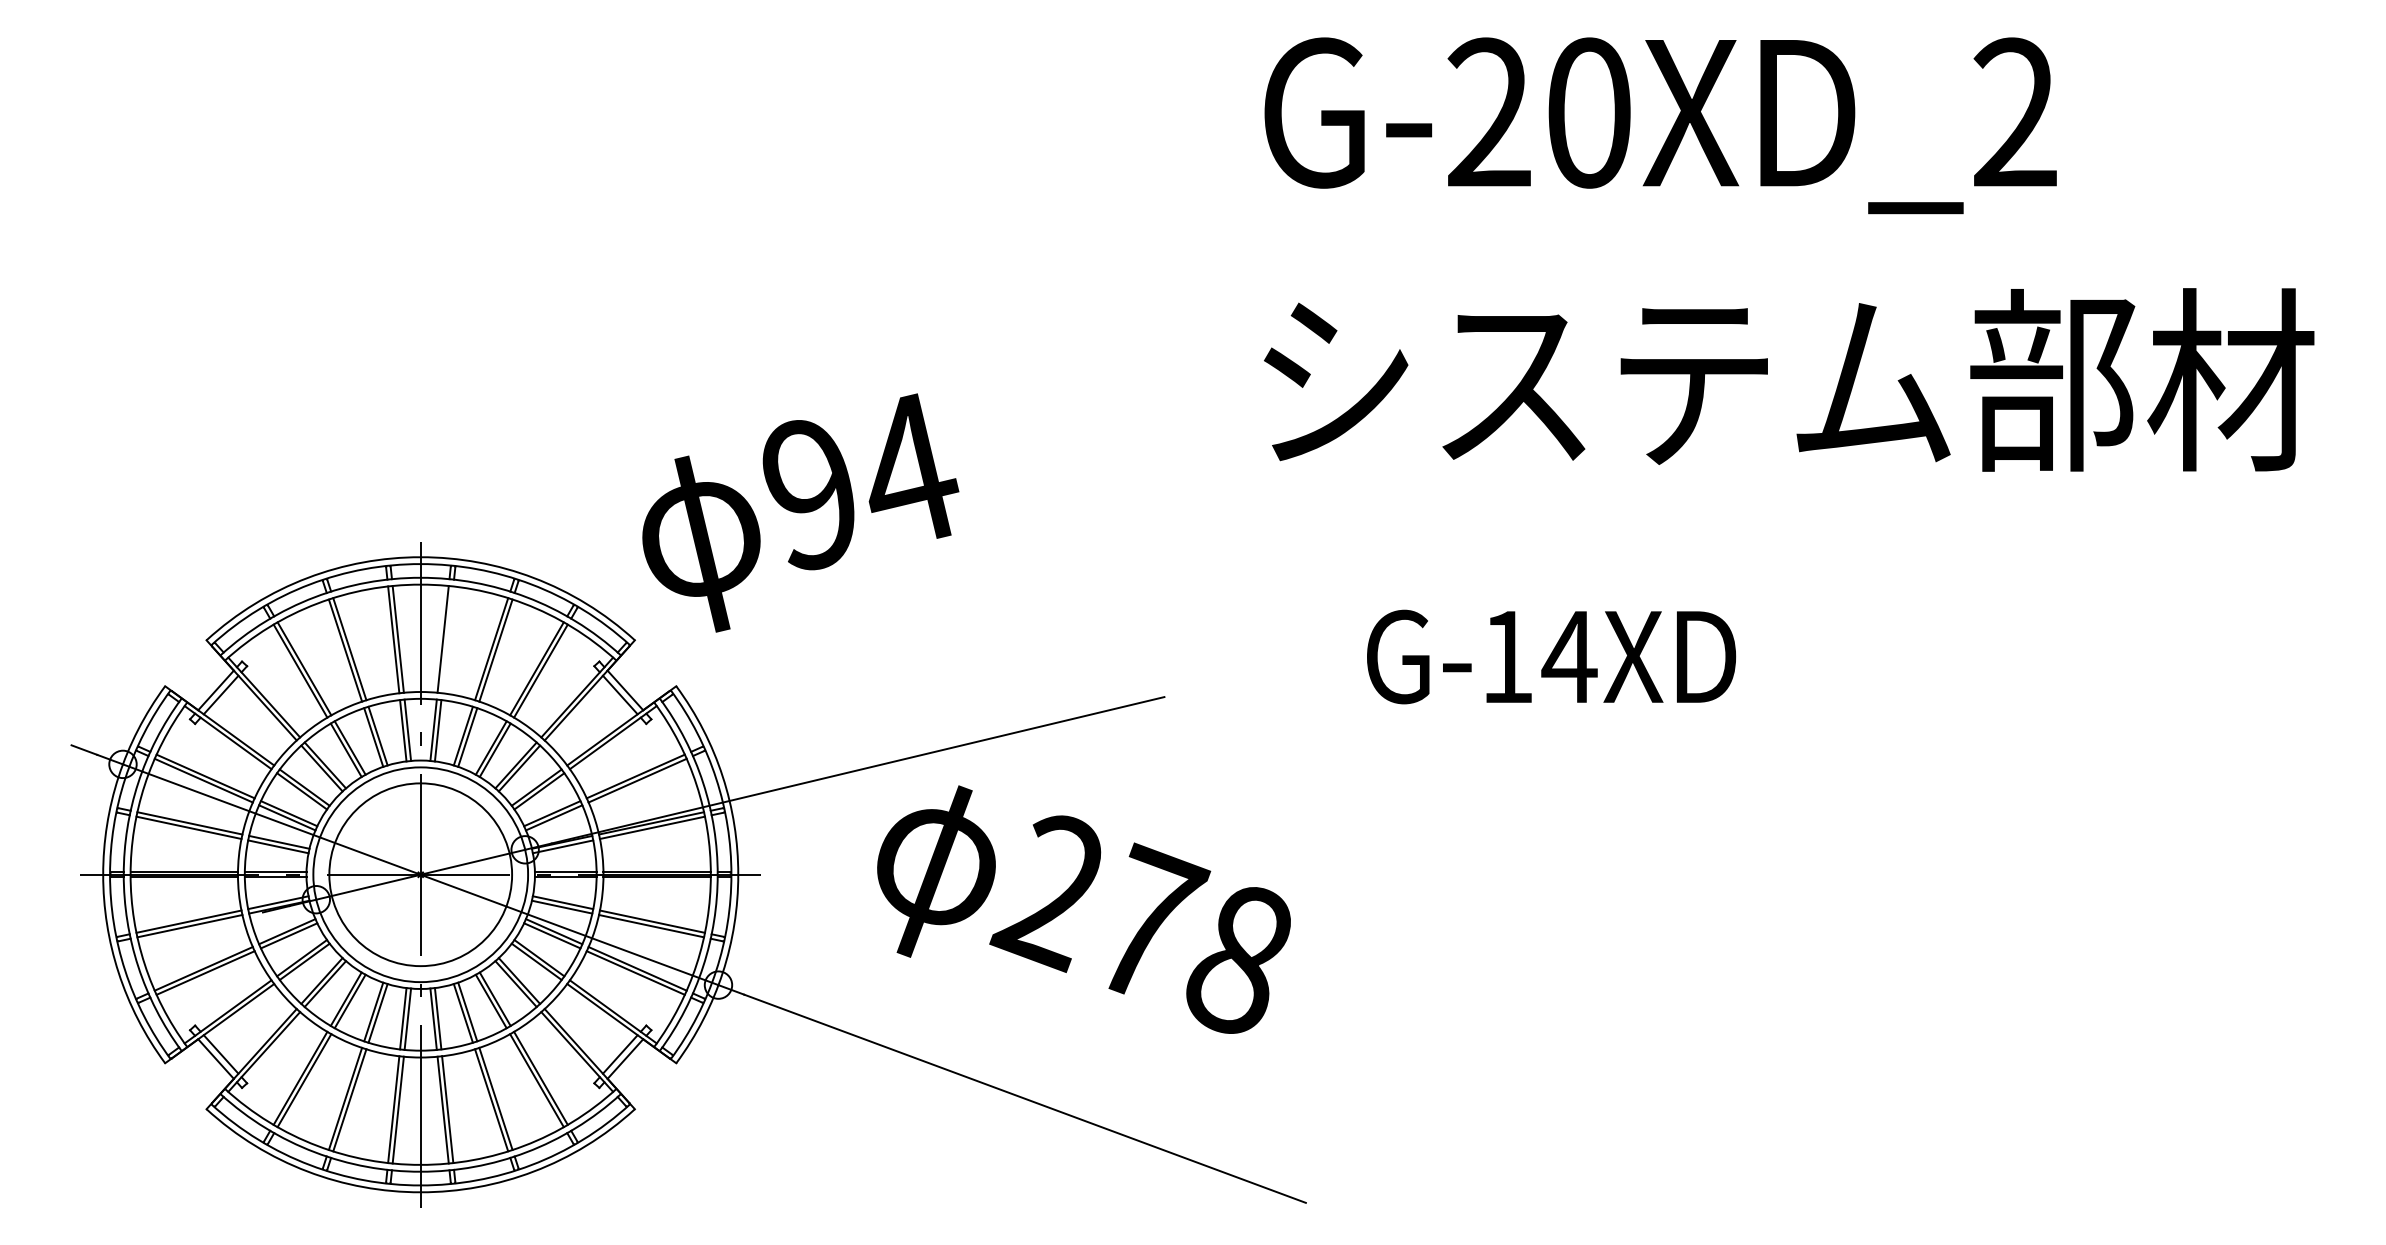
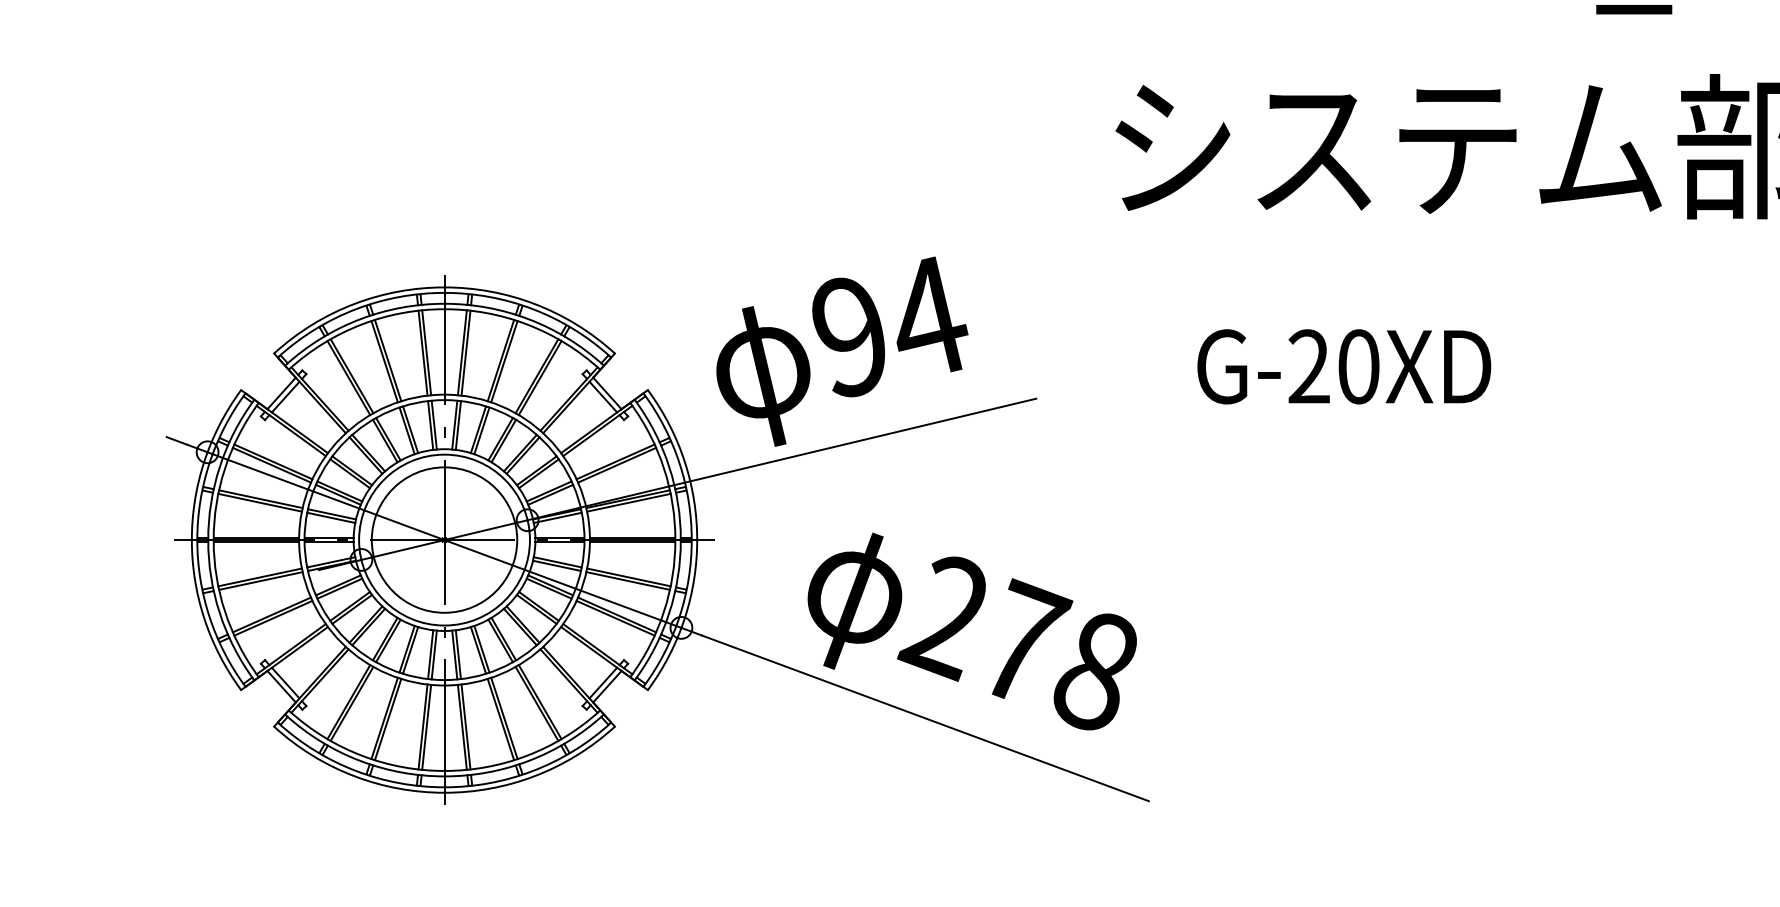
text: (800, 512) -> (842, 351), moved
line: (447, 639) -> (465, 352), added
text: (1539, 656) -> (1334, 366), G-14XD -> G-20XD
text: (1083, 909) -> (971, 631), moved

